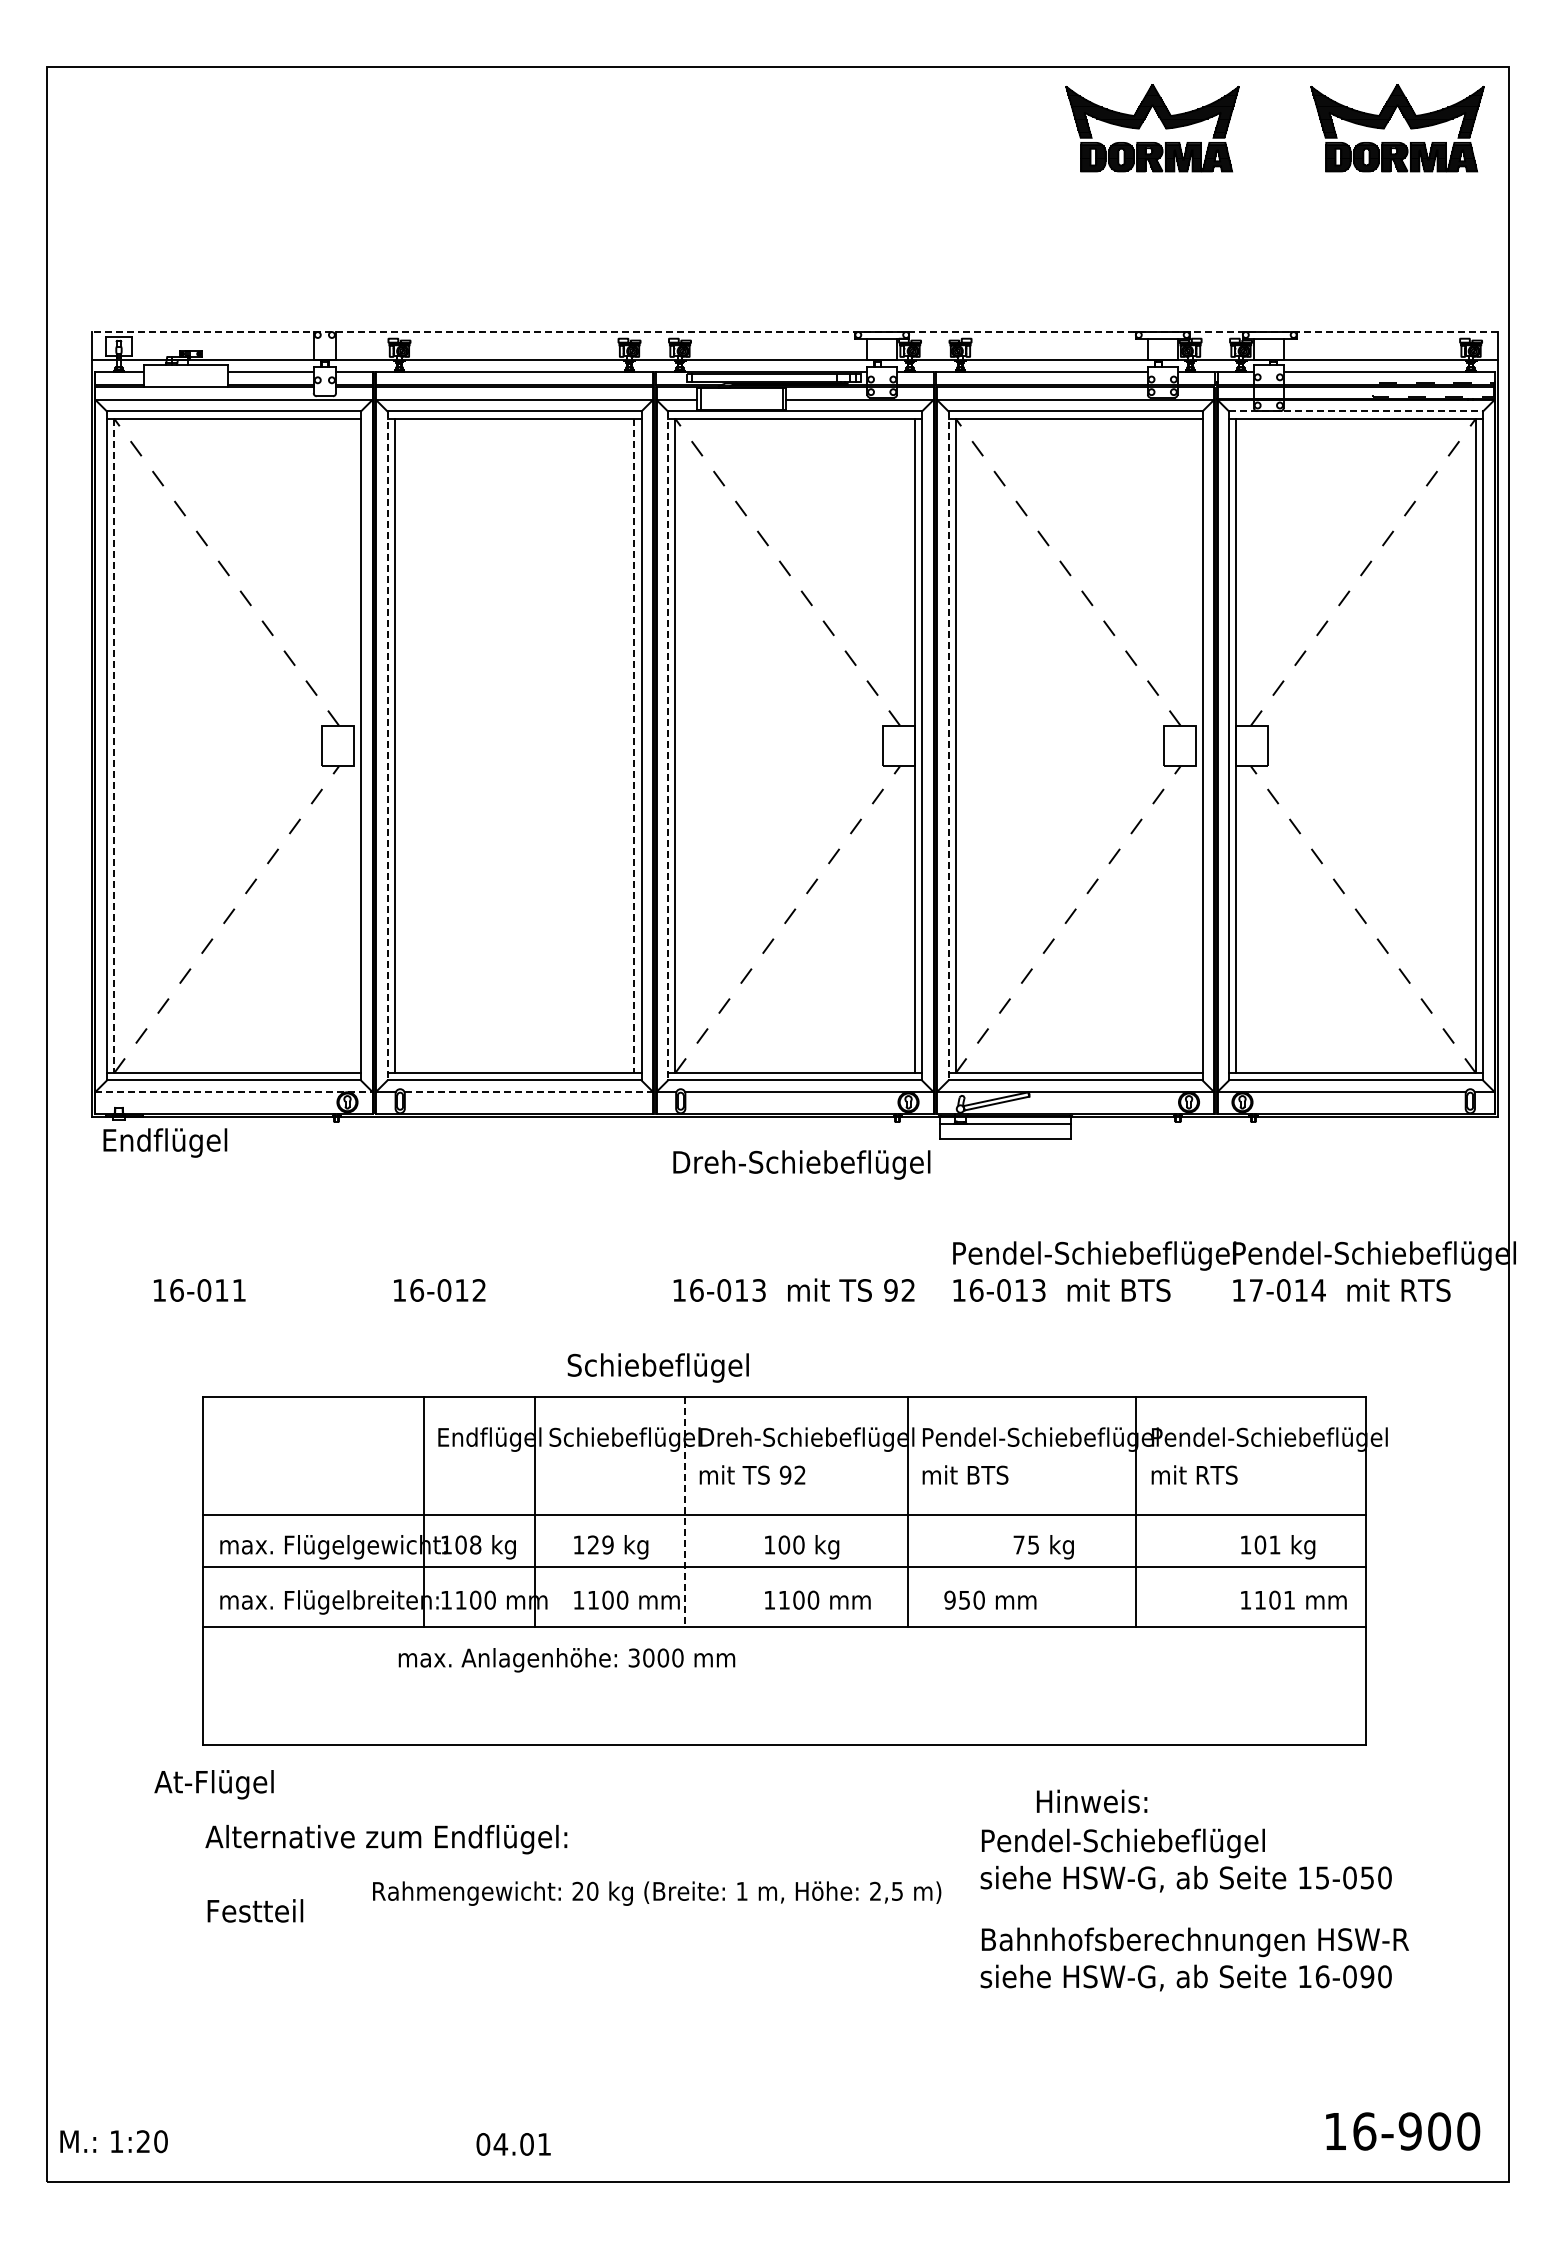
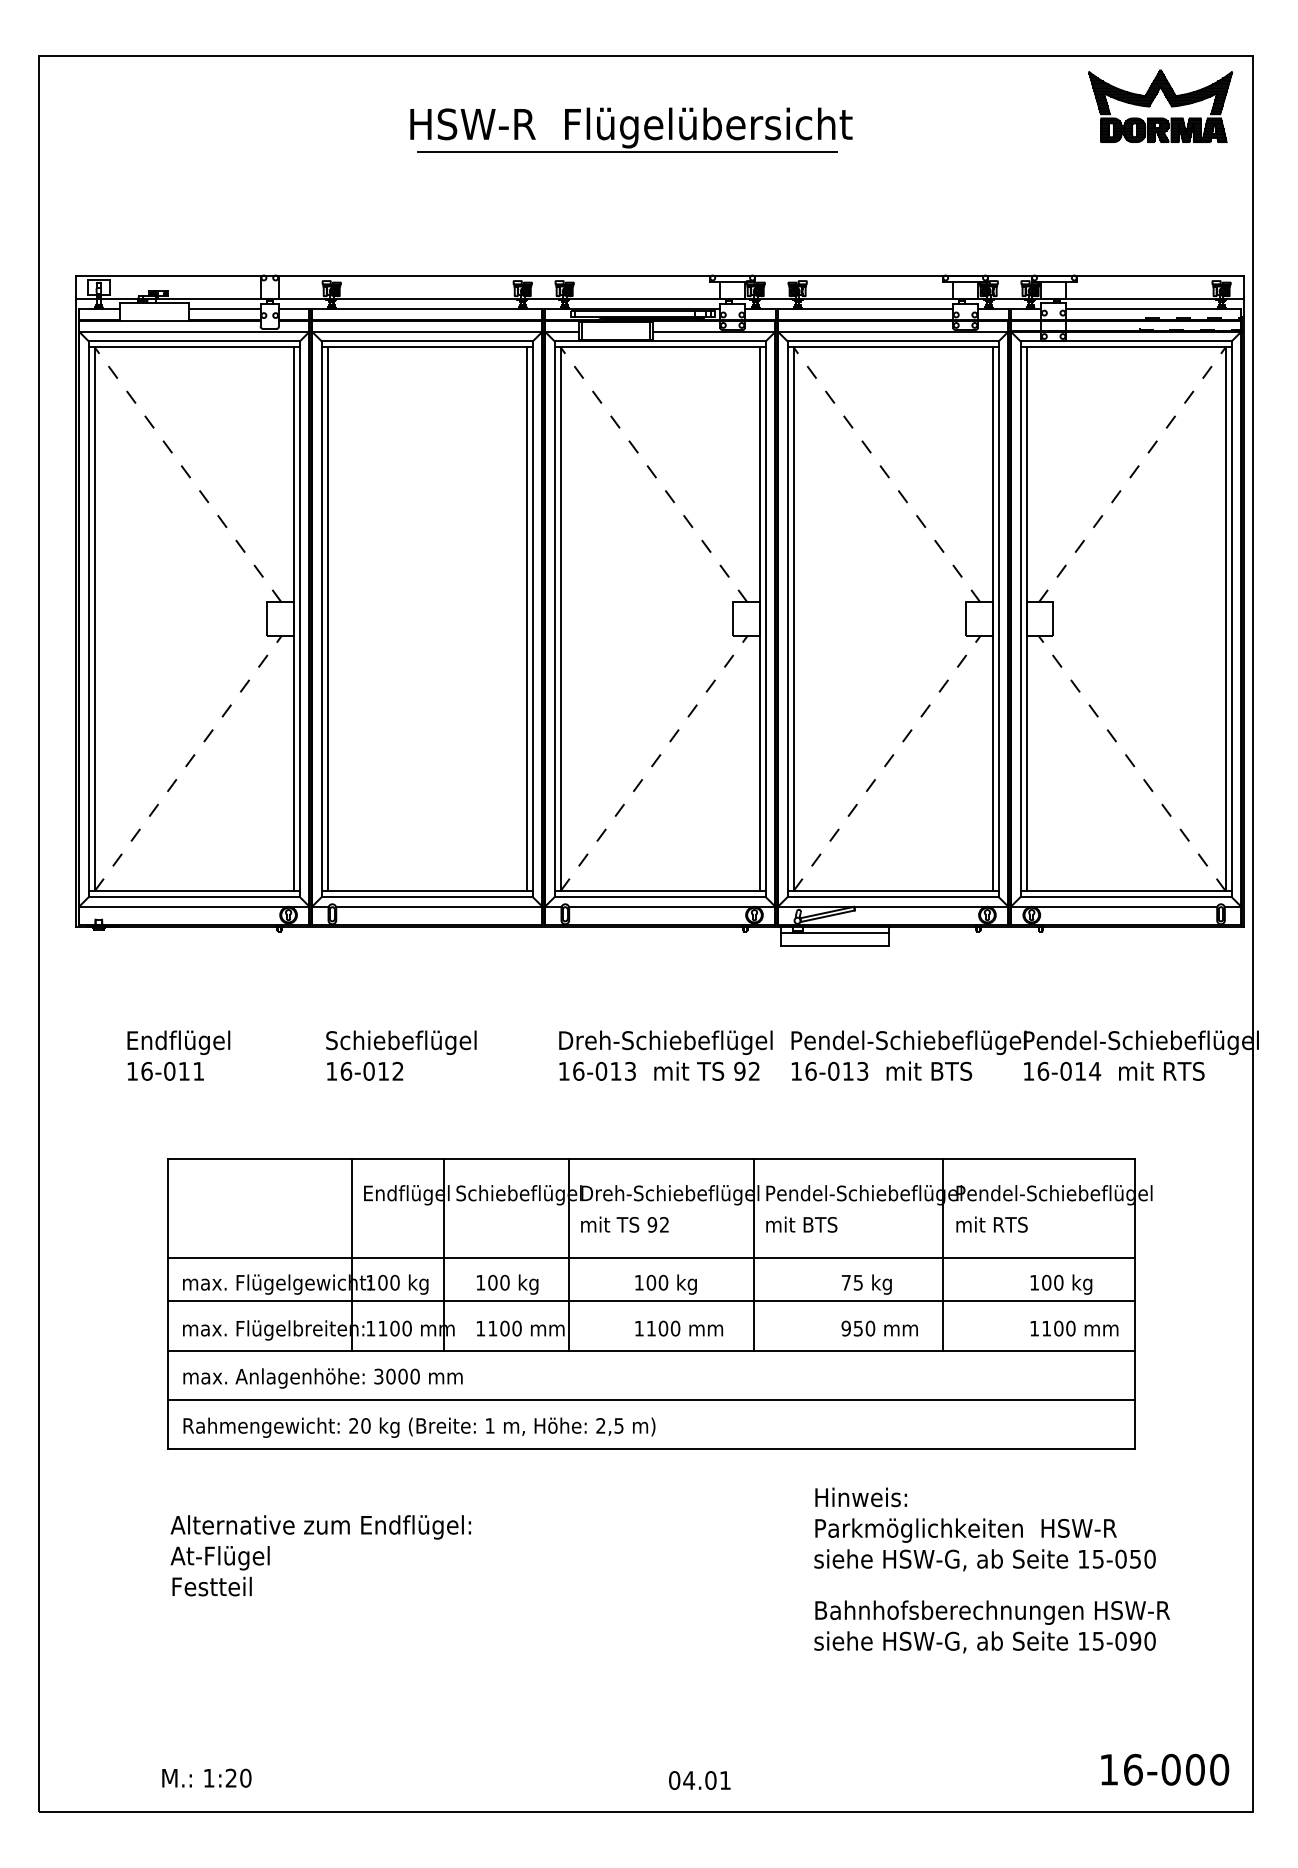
part: (1142, 124) -> (948, 103), removed
part: (760, 156) -> (631, 129), added
line: (794, 332) -> (659, 275), dashed -> solid
line: (1356, 411) -> (1126, 341), dashed -> solid
line: (353, 745) -> (293, 618), added
line: (387, 745) -> (321, 618), dashed -> solid
line: (668, 745) -> (555, 618), dashed -> solid
line: (948, 745) -> (787, 618), dashed -> solid
line: (1195, 745) -> (992, 618), added
line: (114, 746) -> (95, 619), dashed -> solid
line: (634, 746) -> (526, 619), dashed -> solid
line: (234, 1091) -> (194, 906), dashed -> solid
line: (529, 1091) -> (439, 906), dashed -> solid
text: (165, 1142) -> (178, 1042), moved
text: (801, 1164) -> (665, 1042), moved
text: (1256, 1290) -> (1043, 1071), 17-014 -> 16-014
text: (657, 1367) -> (400, 1042), moved
line: (685, 1512) -> (569, 1255), dashed -> solid
text: (475, 1544) -> (394, 1282), 108 -> 100
text: (600, 1544) -> (498, 1282), 129 -> 100
text: (1274, 1544) -> (1058, 1282), 101 -> 100
text: (990, 1599) -> (879, 1328), moved
text: (1289, 1599) -> (1070, 1328), 1101 -> 1100
text: (566, 1660) -> (322, 1378), moved
line: (784, 1685) -> (651, 1399), added
text: (213, 1784) -> (219, 1558), moved
text: (1092, 1801) -> (861, 1497), moved
text: (1170, 1843) -> (972, 1530), Pendel-Schiebeflügel -> Parkmöglichkeiten  HSW-R
text: (657, 1893) -> (419, 1427), moved
text: (1322, 1976) -> (1098, 1641), 16-090 -> 15-090
text: (1409, 2131) -> (1170, 1769), 16-900 -> 16-000
text: (113, 2141) -> (206, 1778), moved
text: (513, 2144) -> (699, 1780), moved

